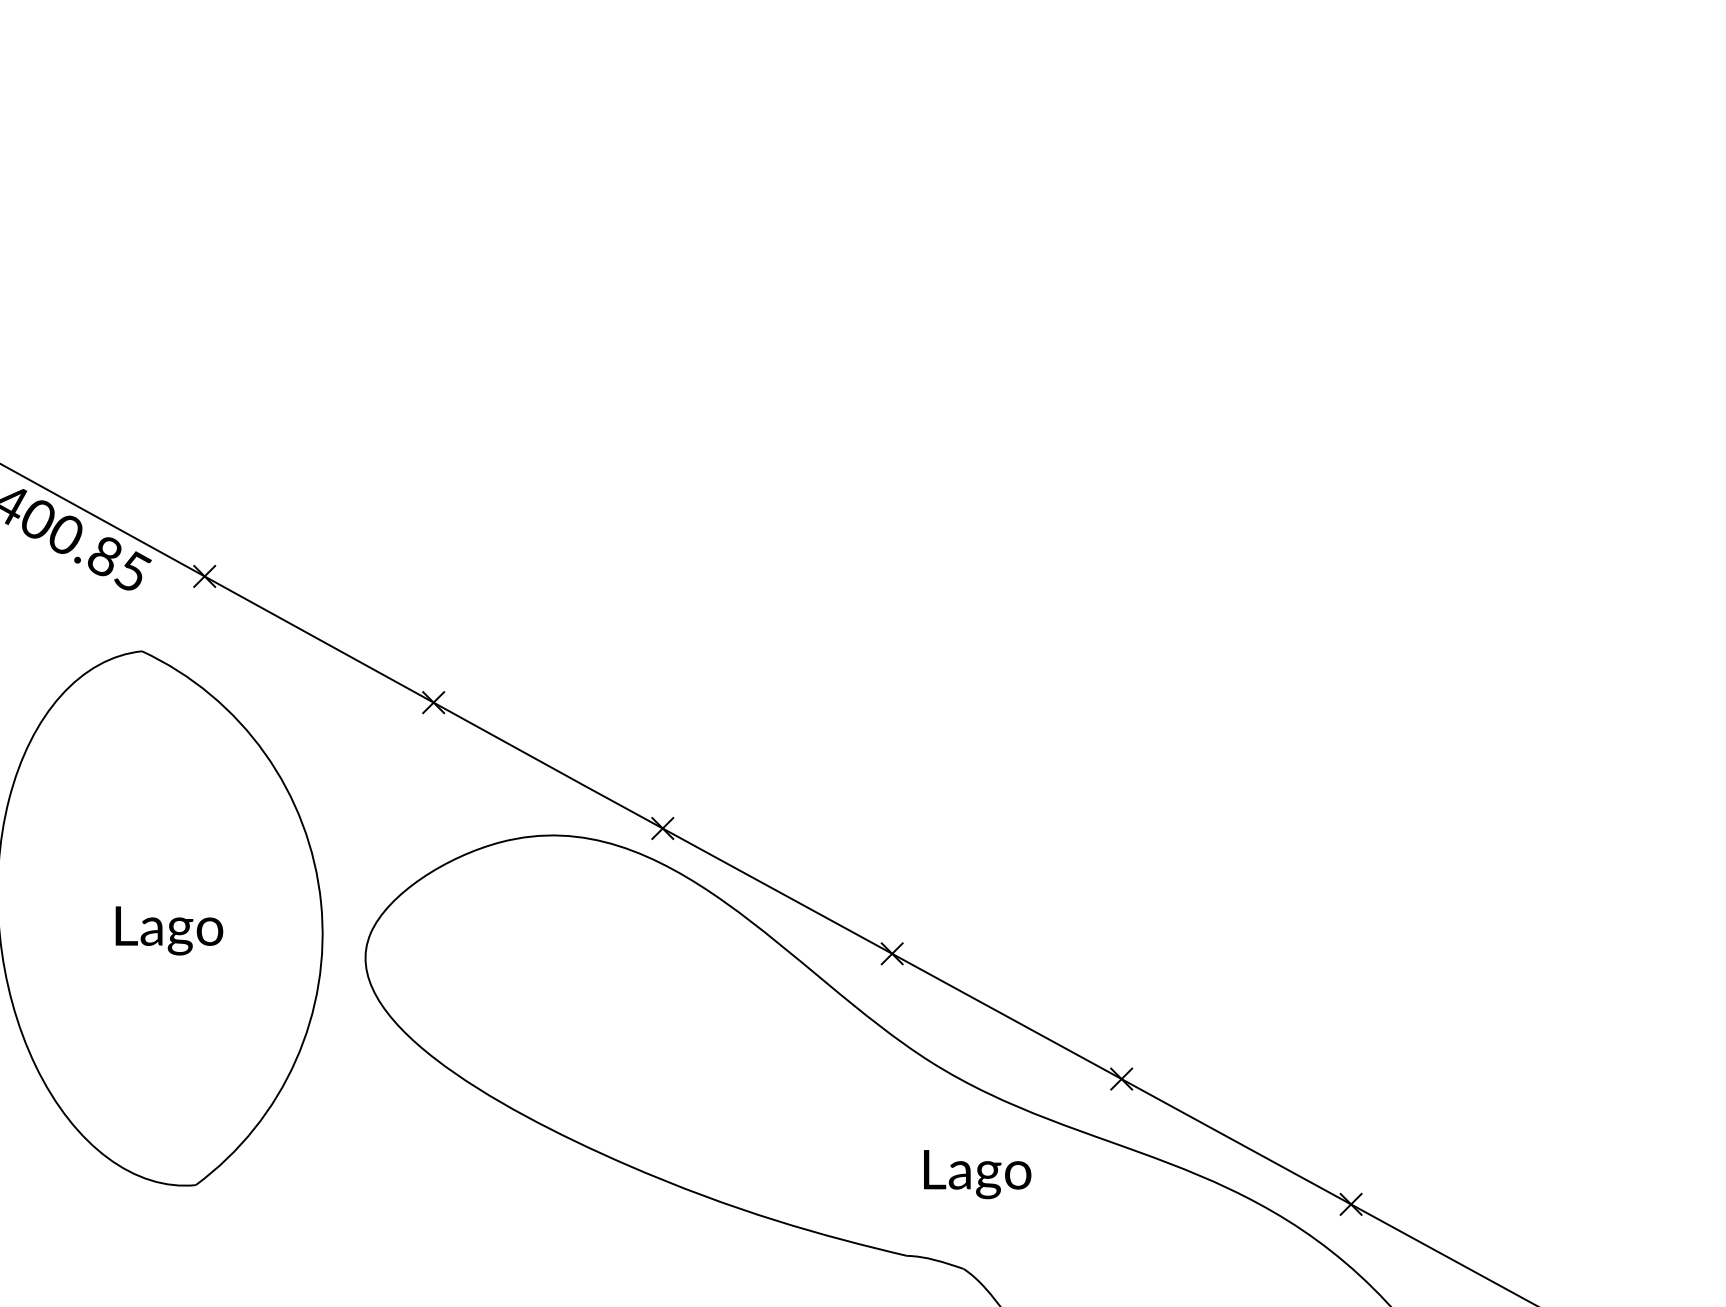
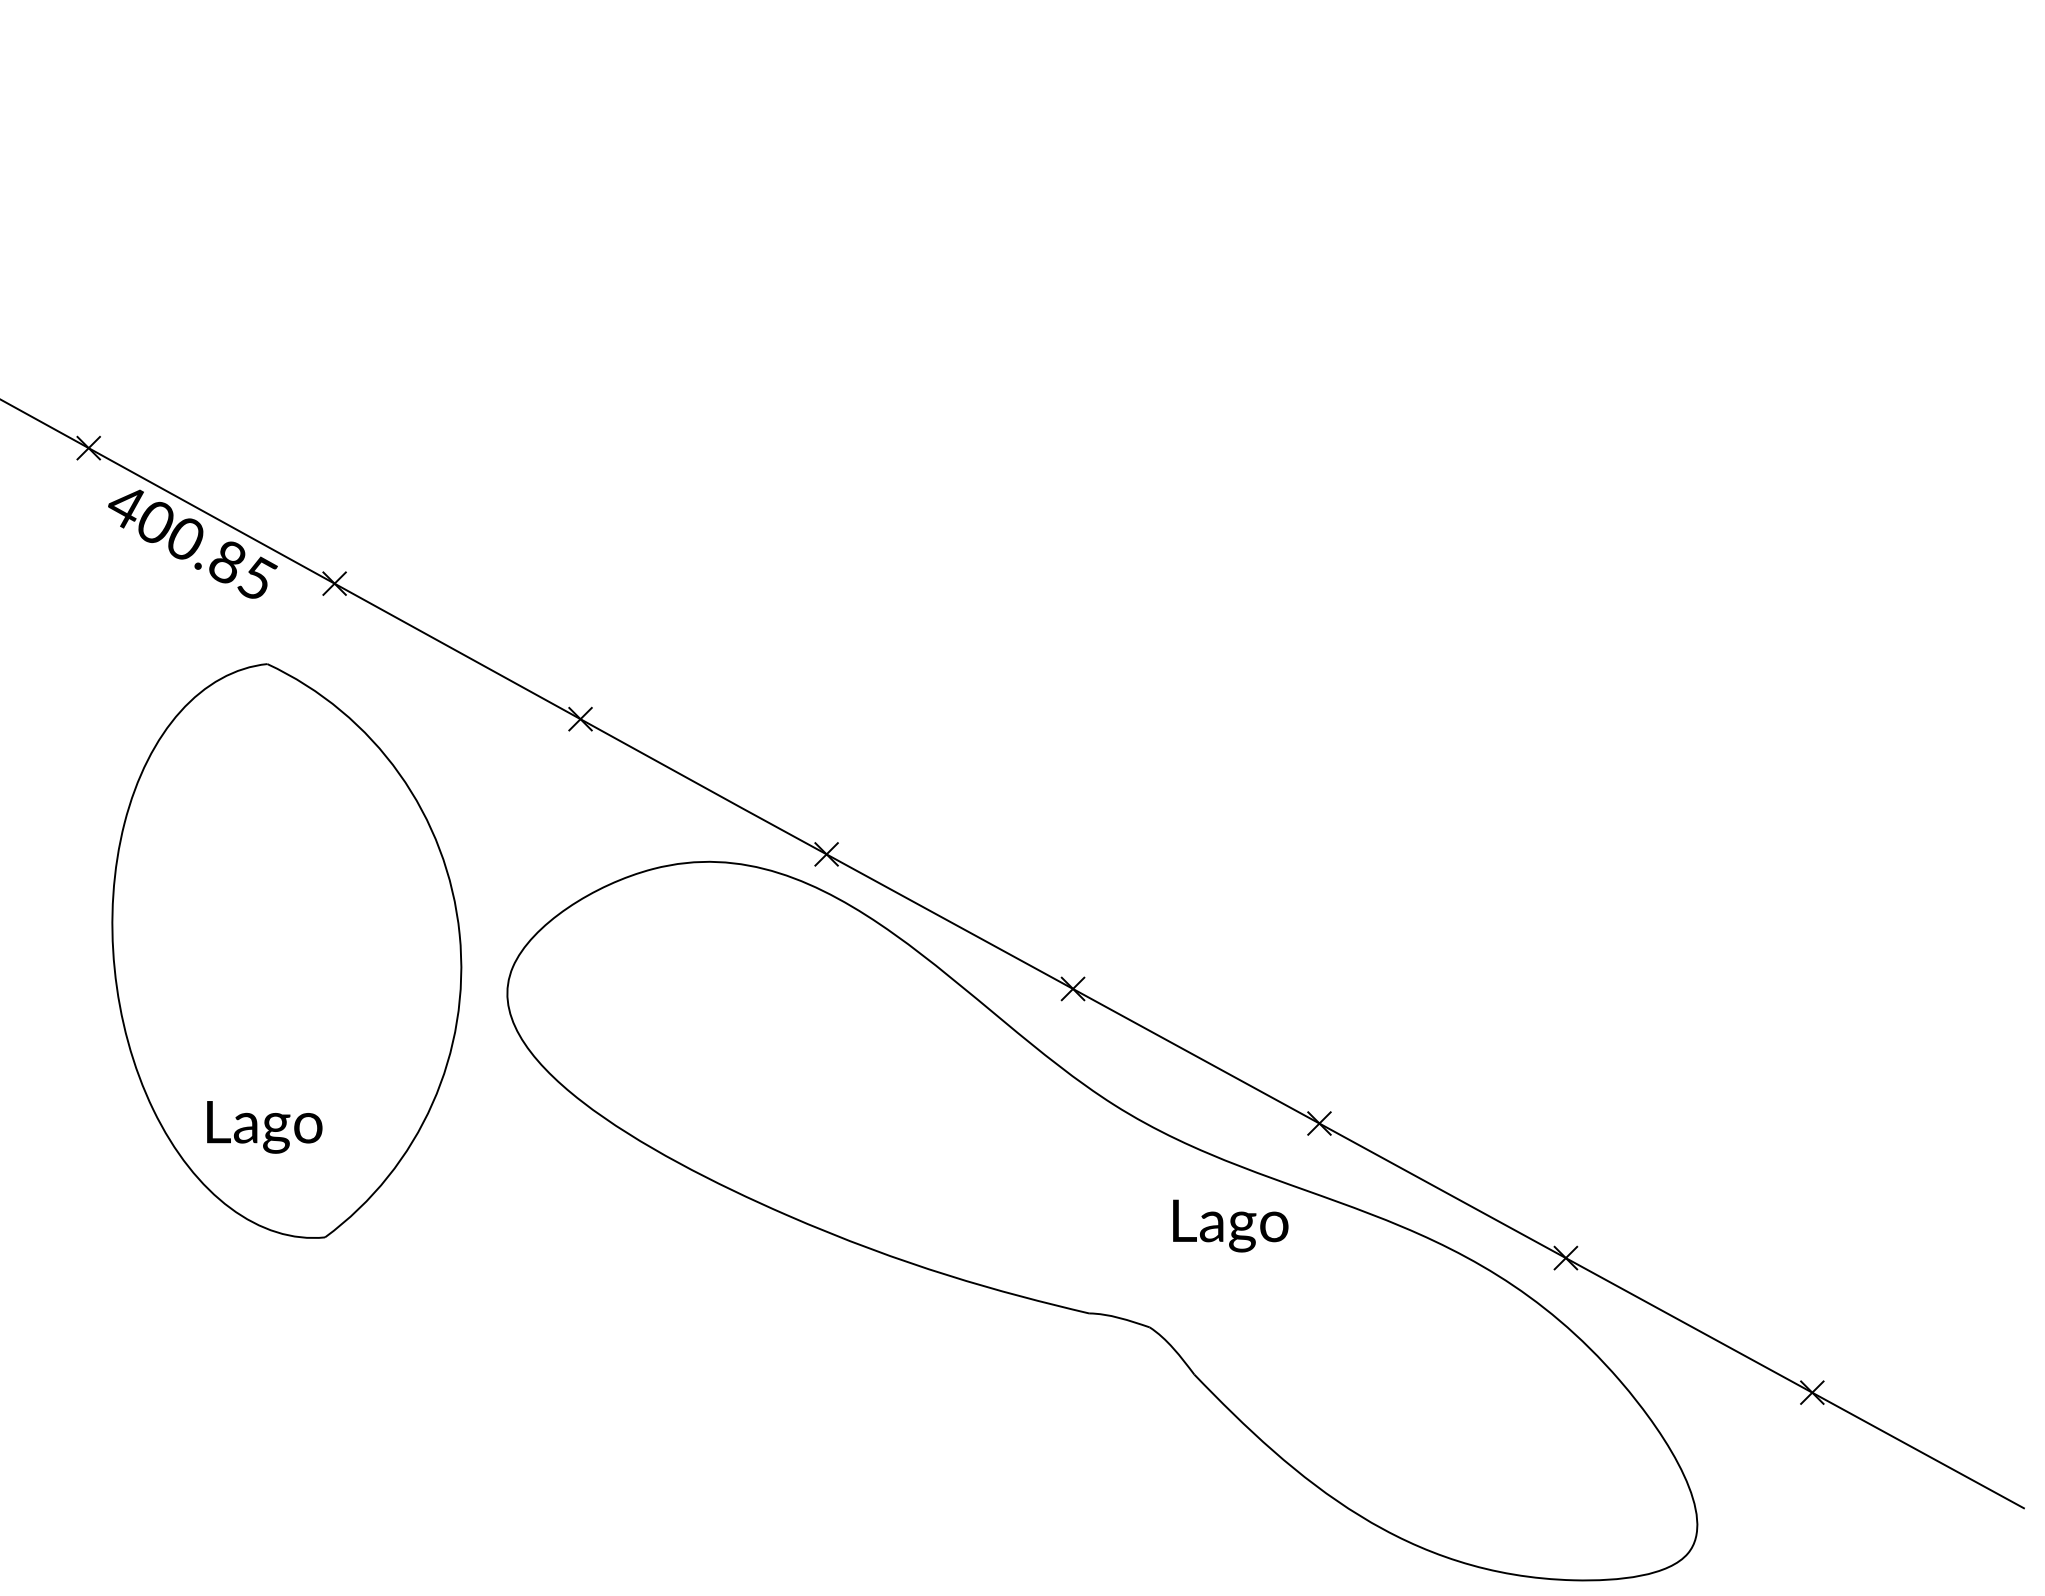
text: (169, 931) -> (264, 1127), moved
text: (977, 1174) -> (1230, 1225), moved

